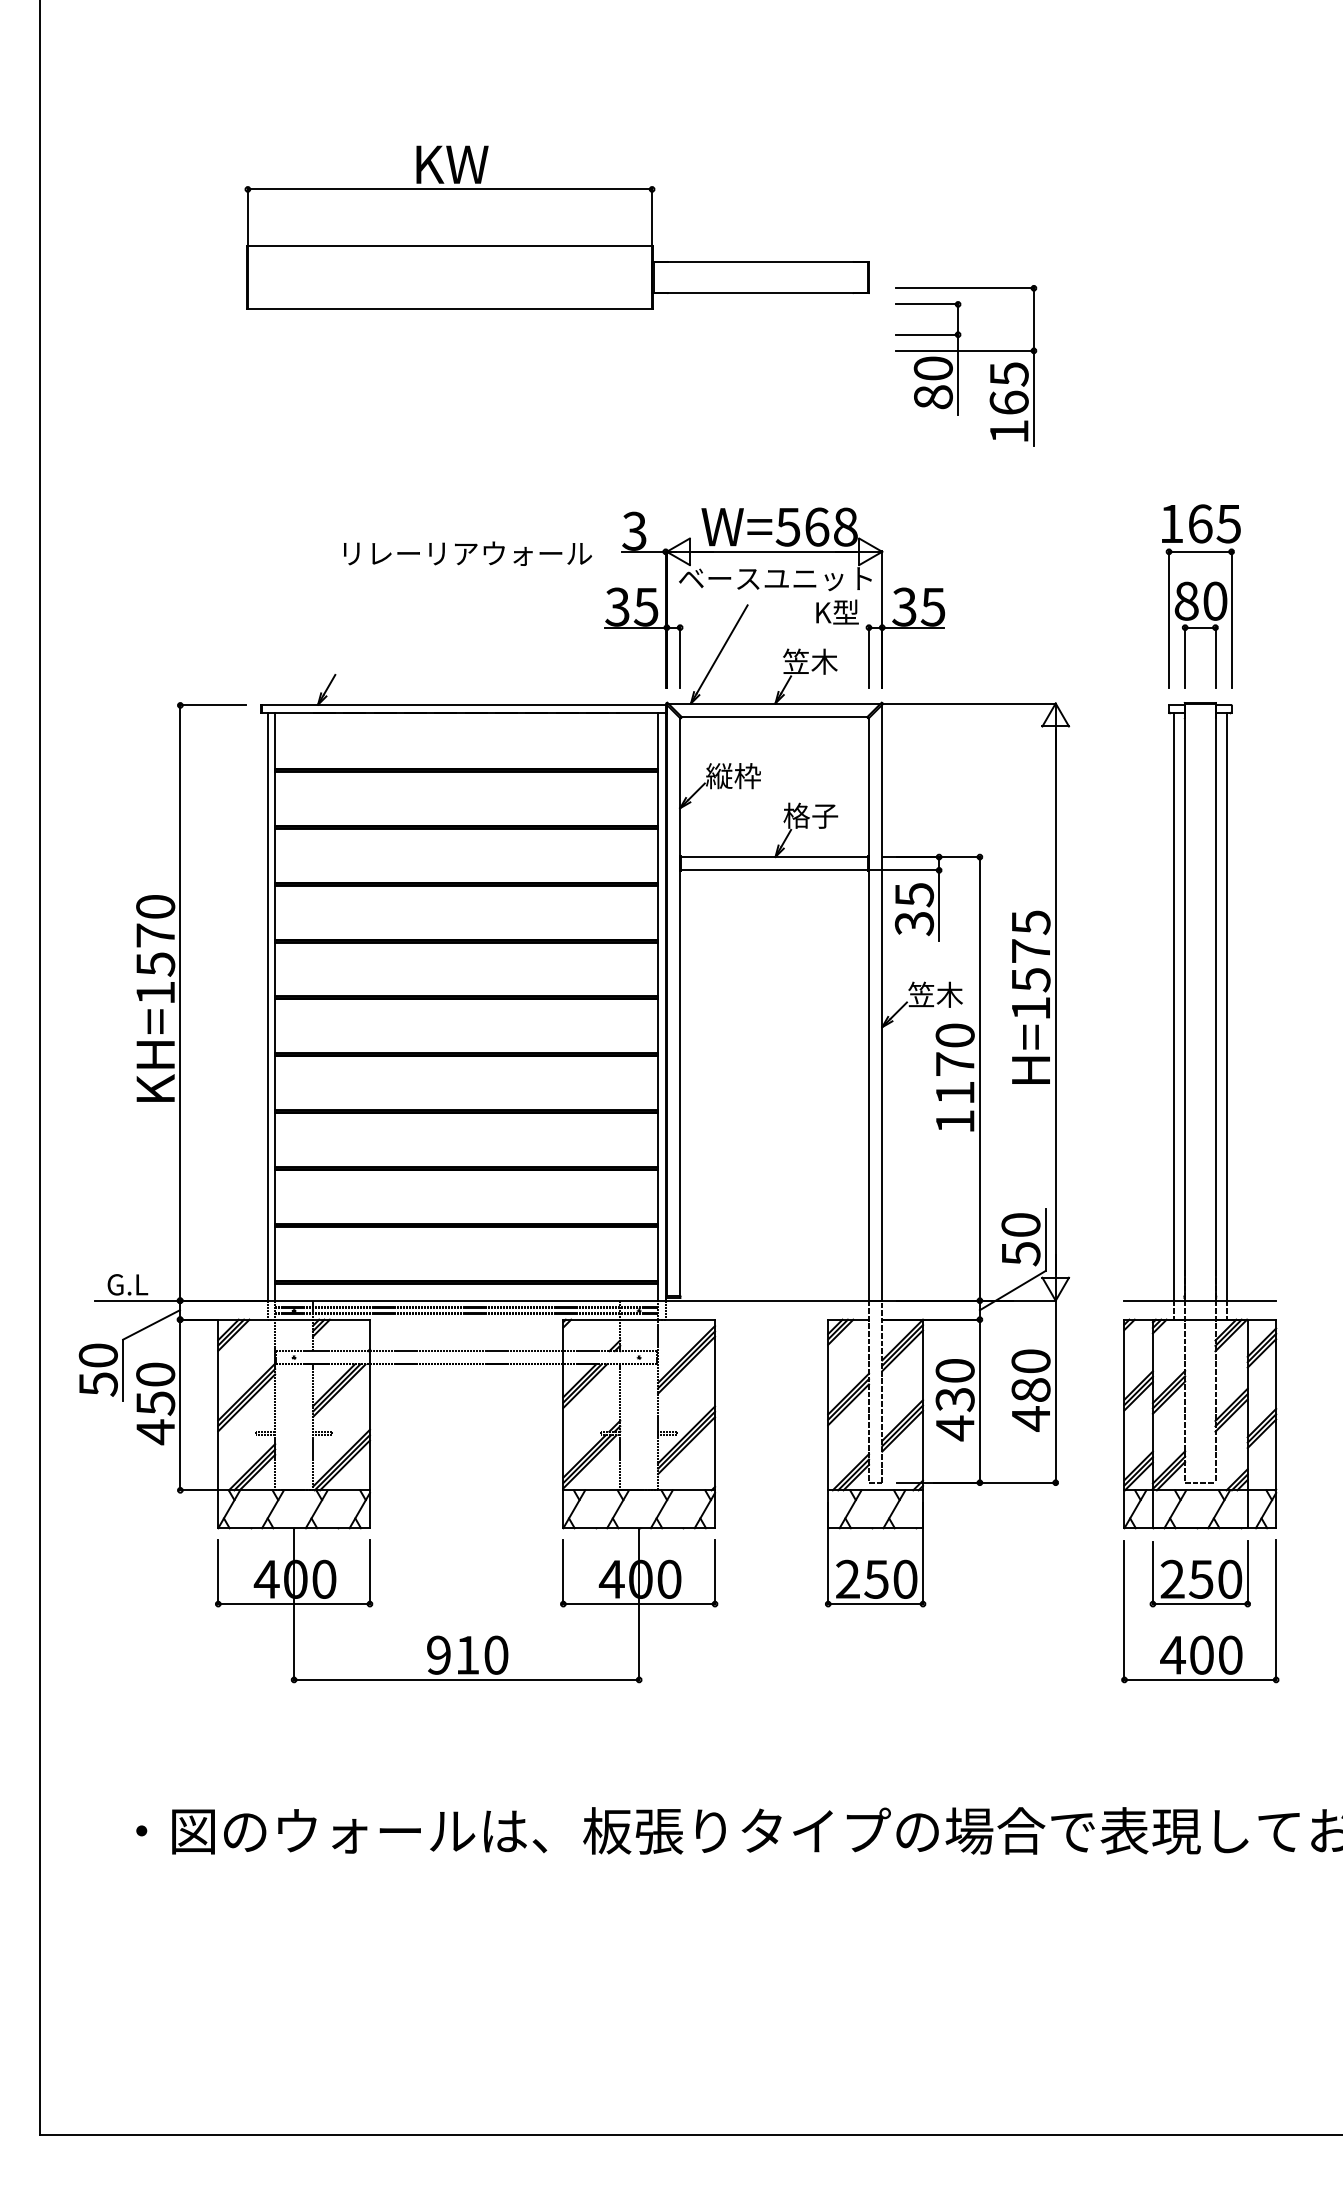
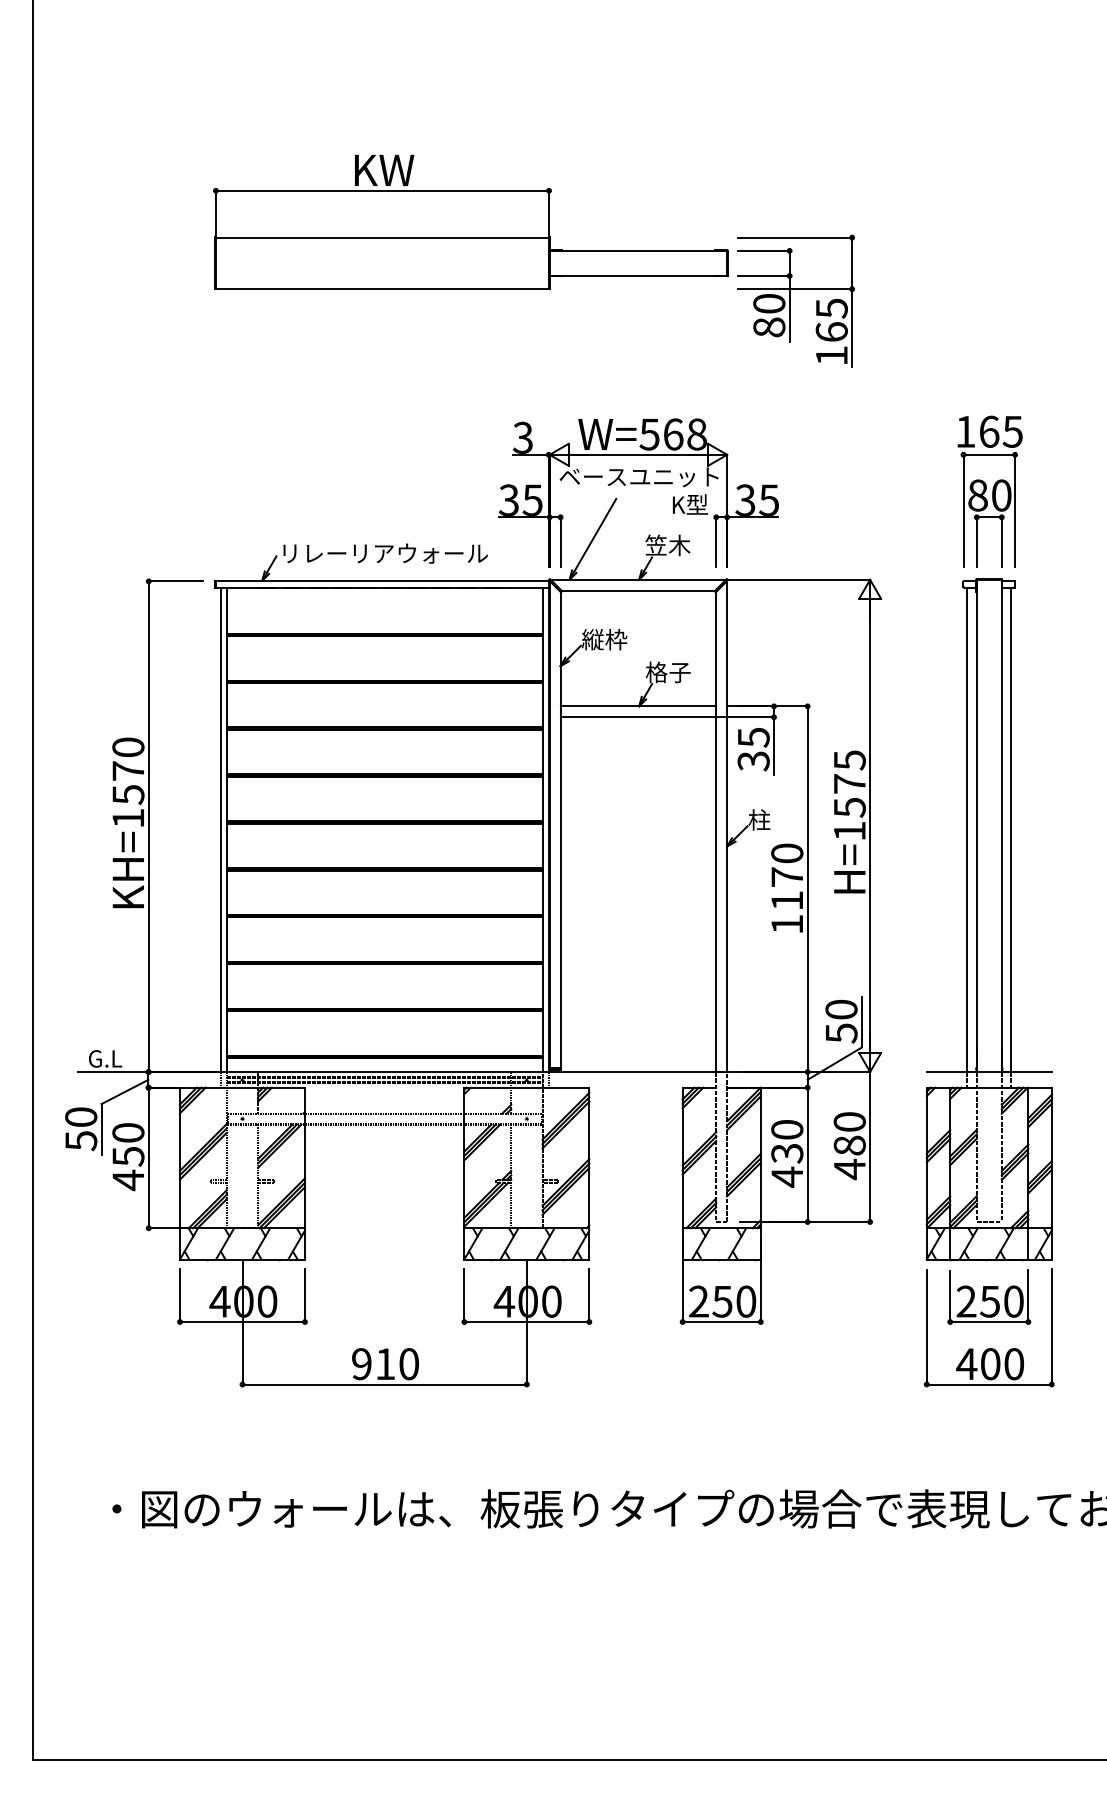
part: (556, 227) -> (470, 222), moved
text: (467, 553) -> (385, 553), moved
text: (935, 994) -> (771, 819), 笠木 -> 柱

